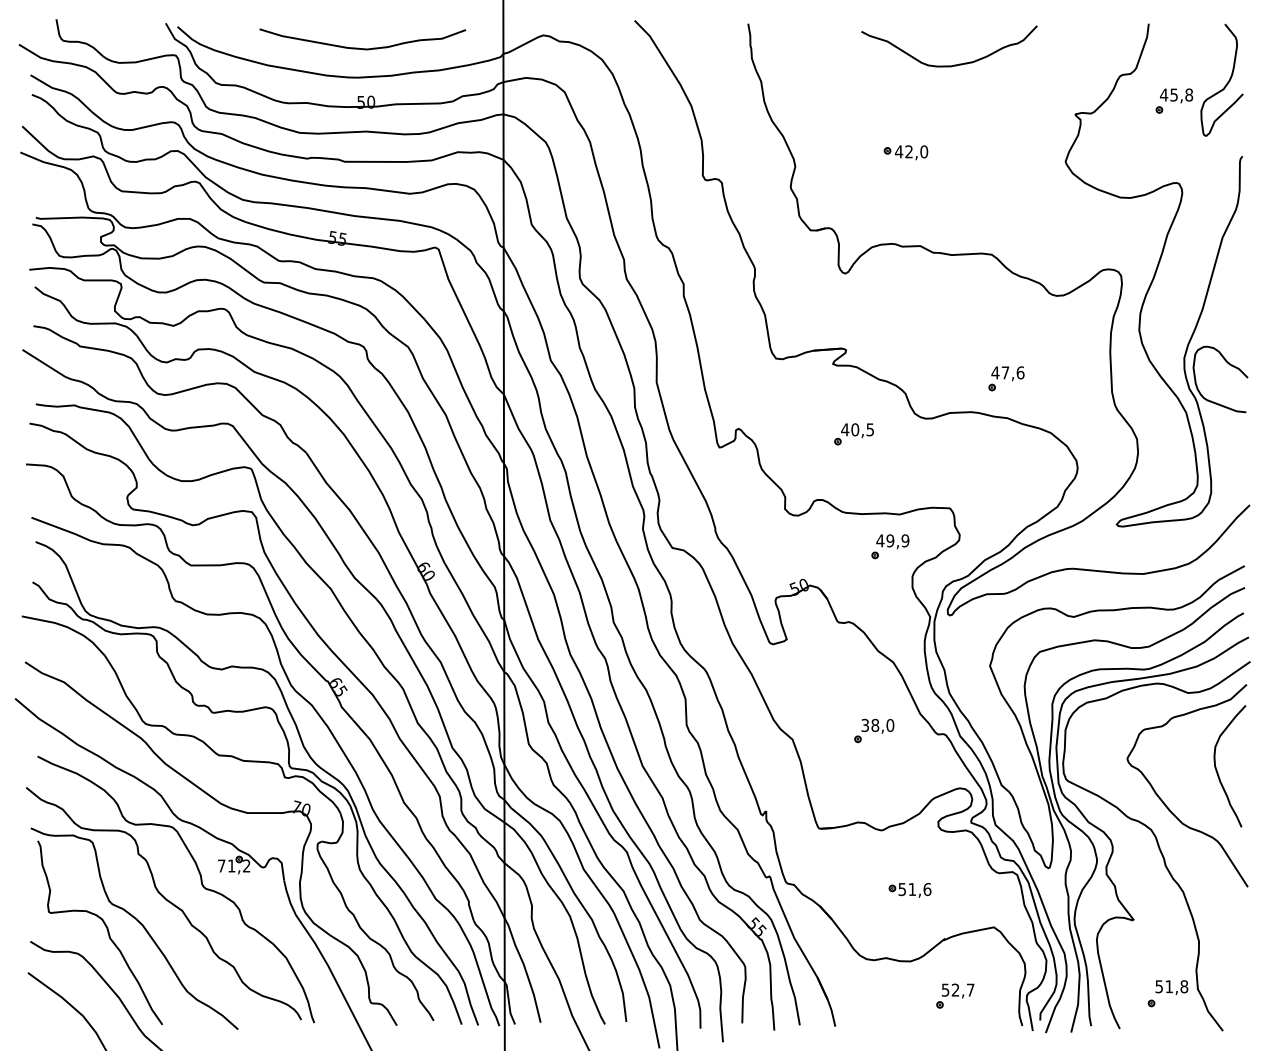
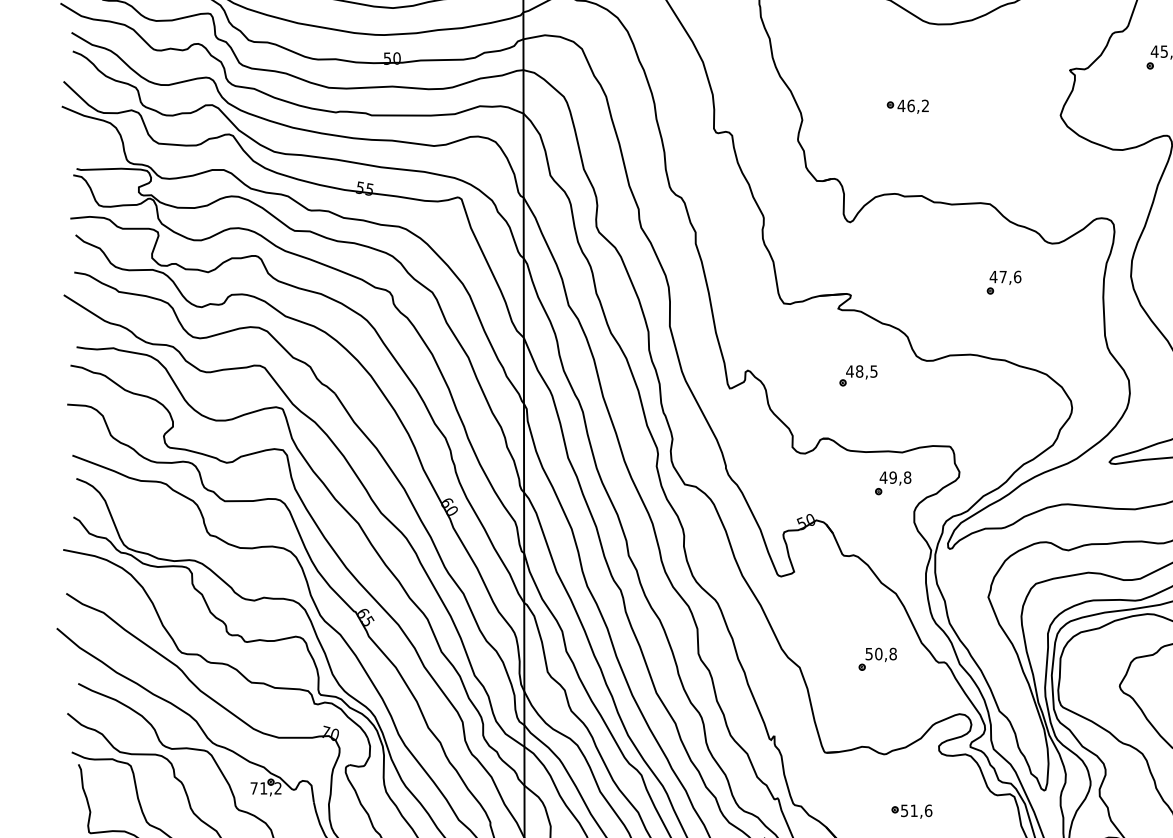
text: (916, 151) -> (918, 105), 42,0 -> 46,2
part: (1006, 378) -> (1004, 282), moved
text: (855, 429) -> (859, 371), 40,5 -> 48,5
text: (905, 540) -> (907, 477), 49,9 -> 49,8
text: (877, 724) -> (880, 653), 38,0 -> 50,8

